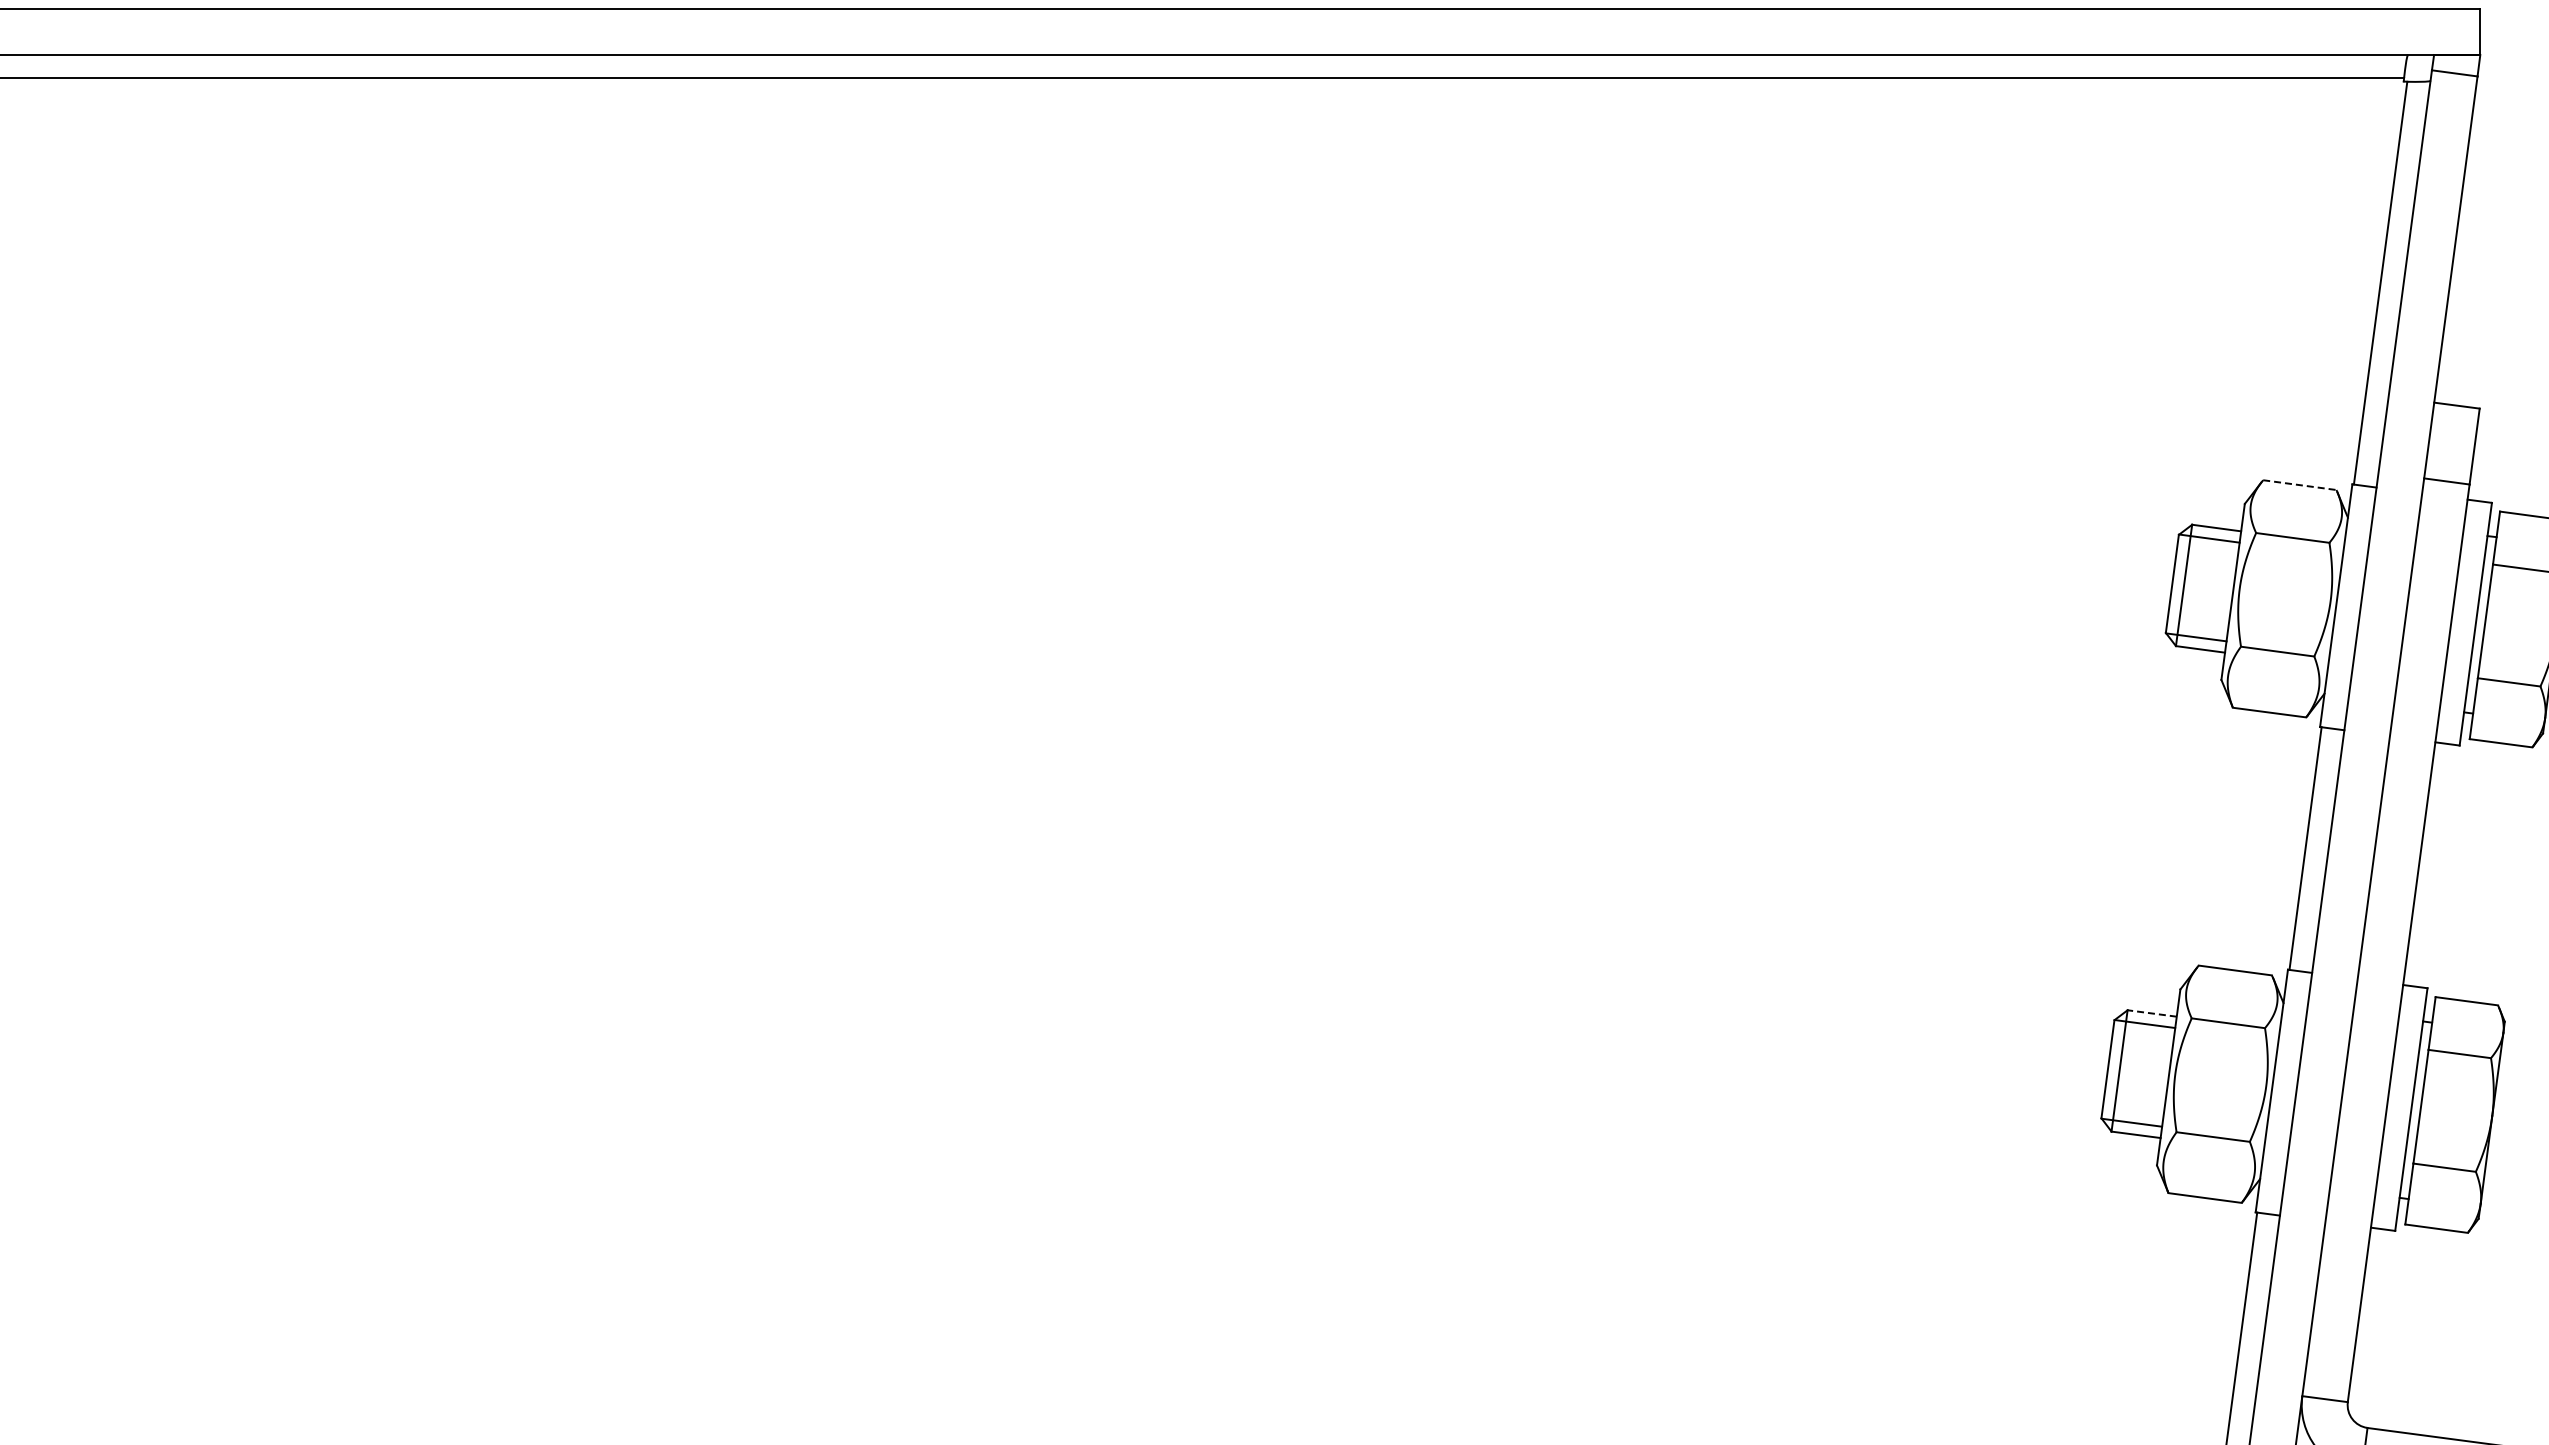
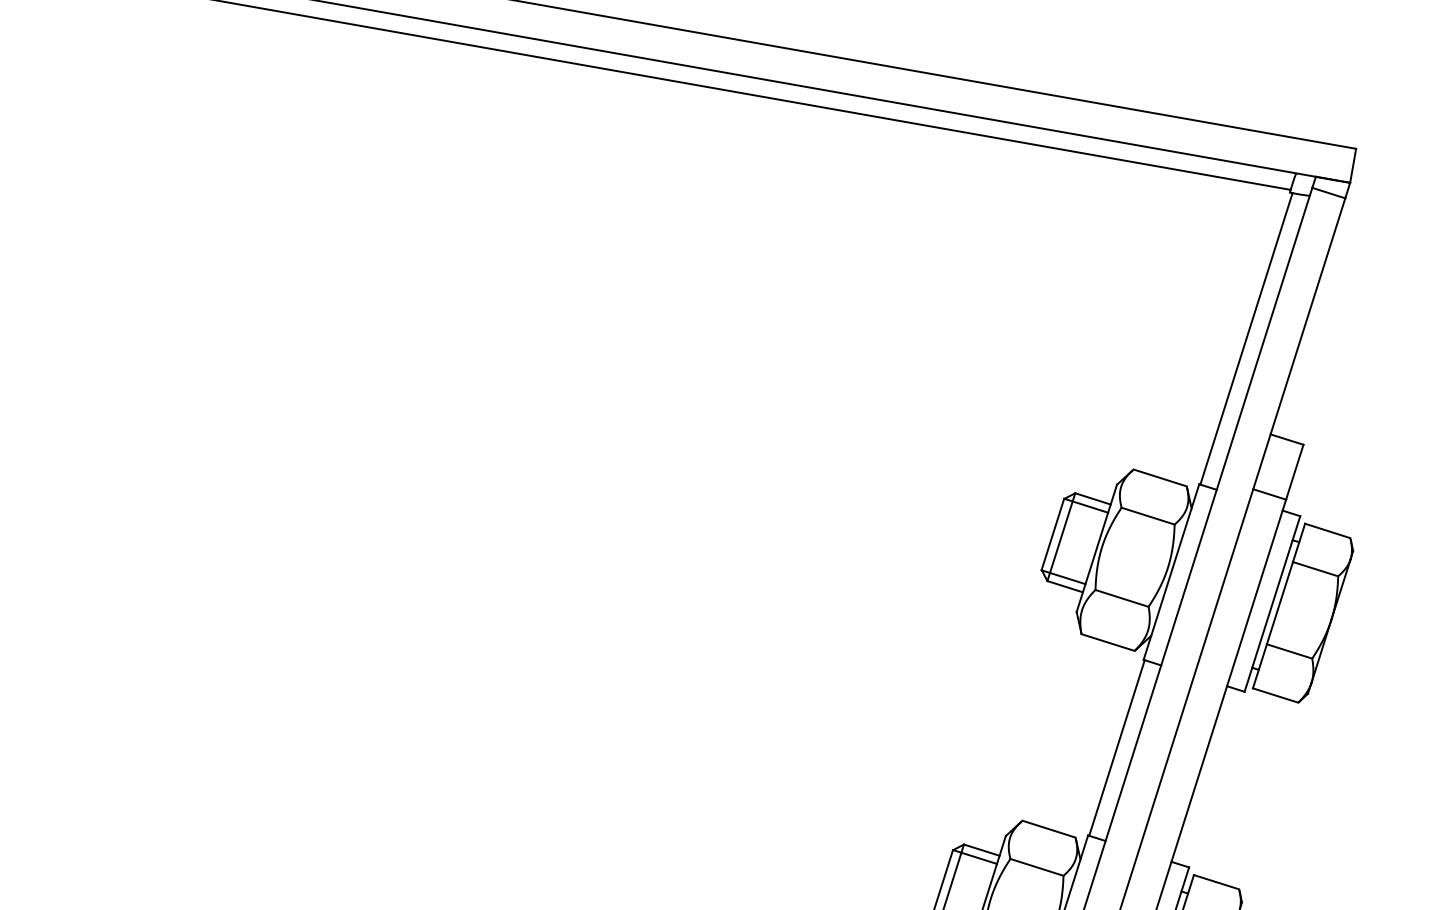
line: (2299, 485) -> (1159, 478), dashed -> solid
line: (2152, 1013) -> (982, 850), dashed -> solid

